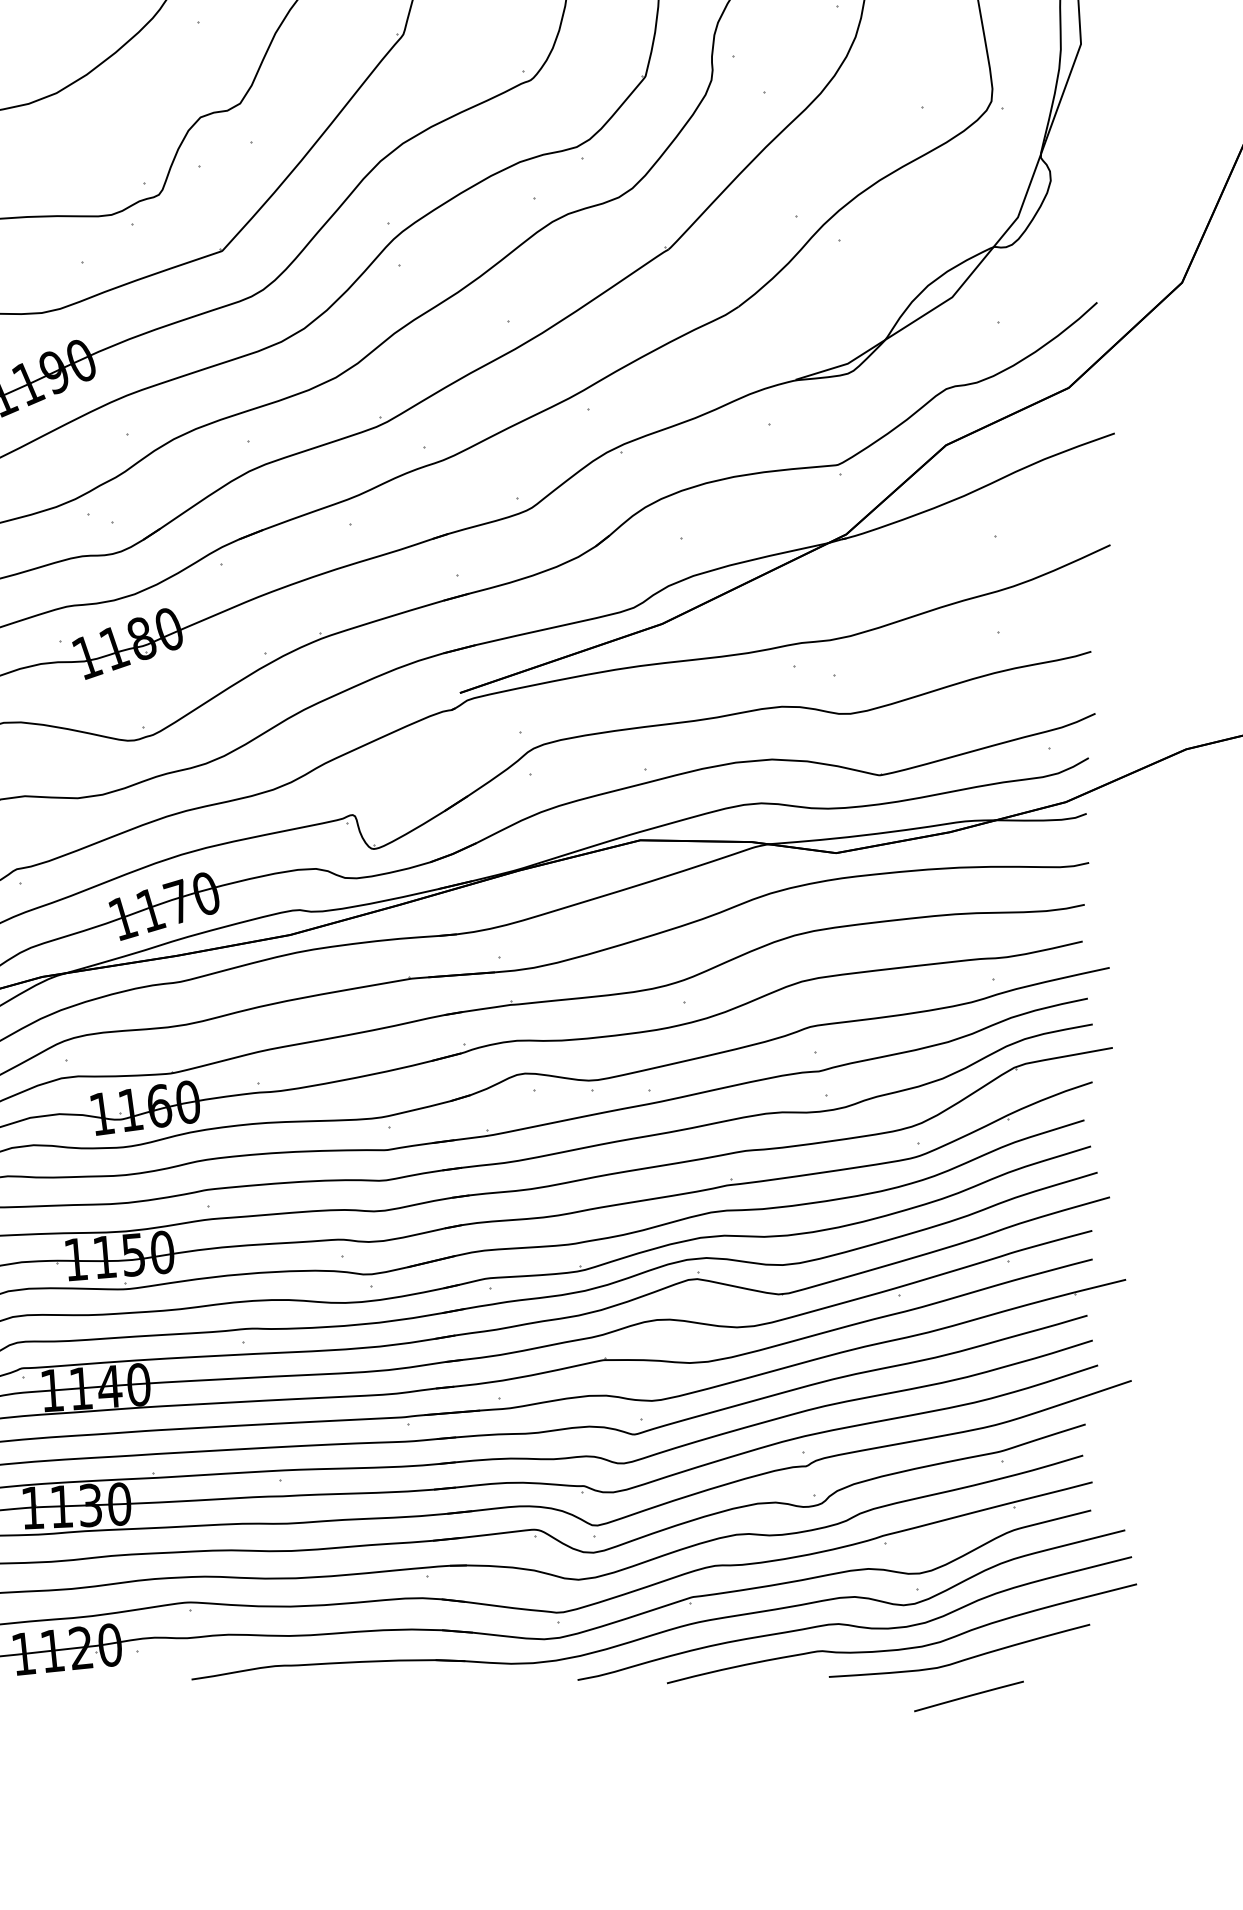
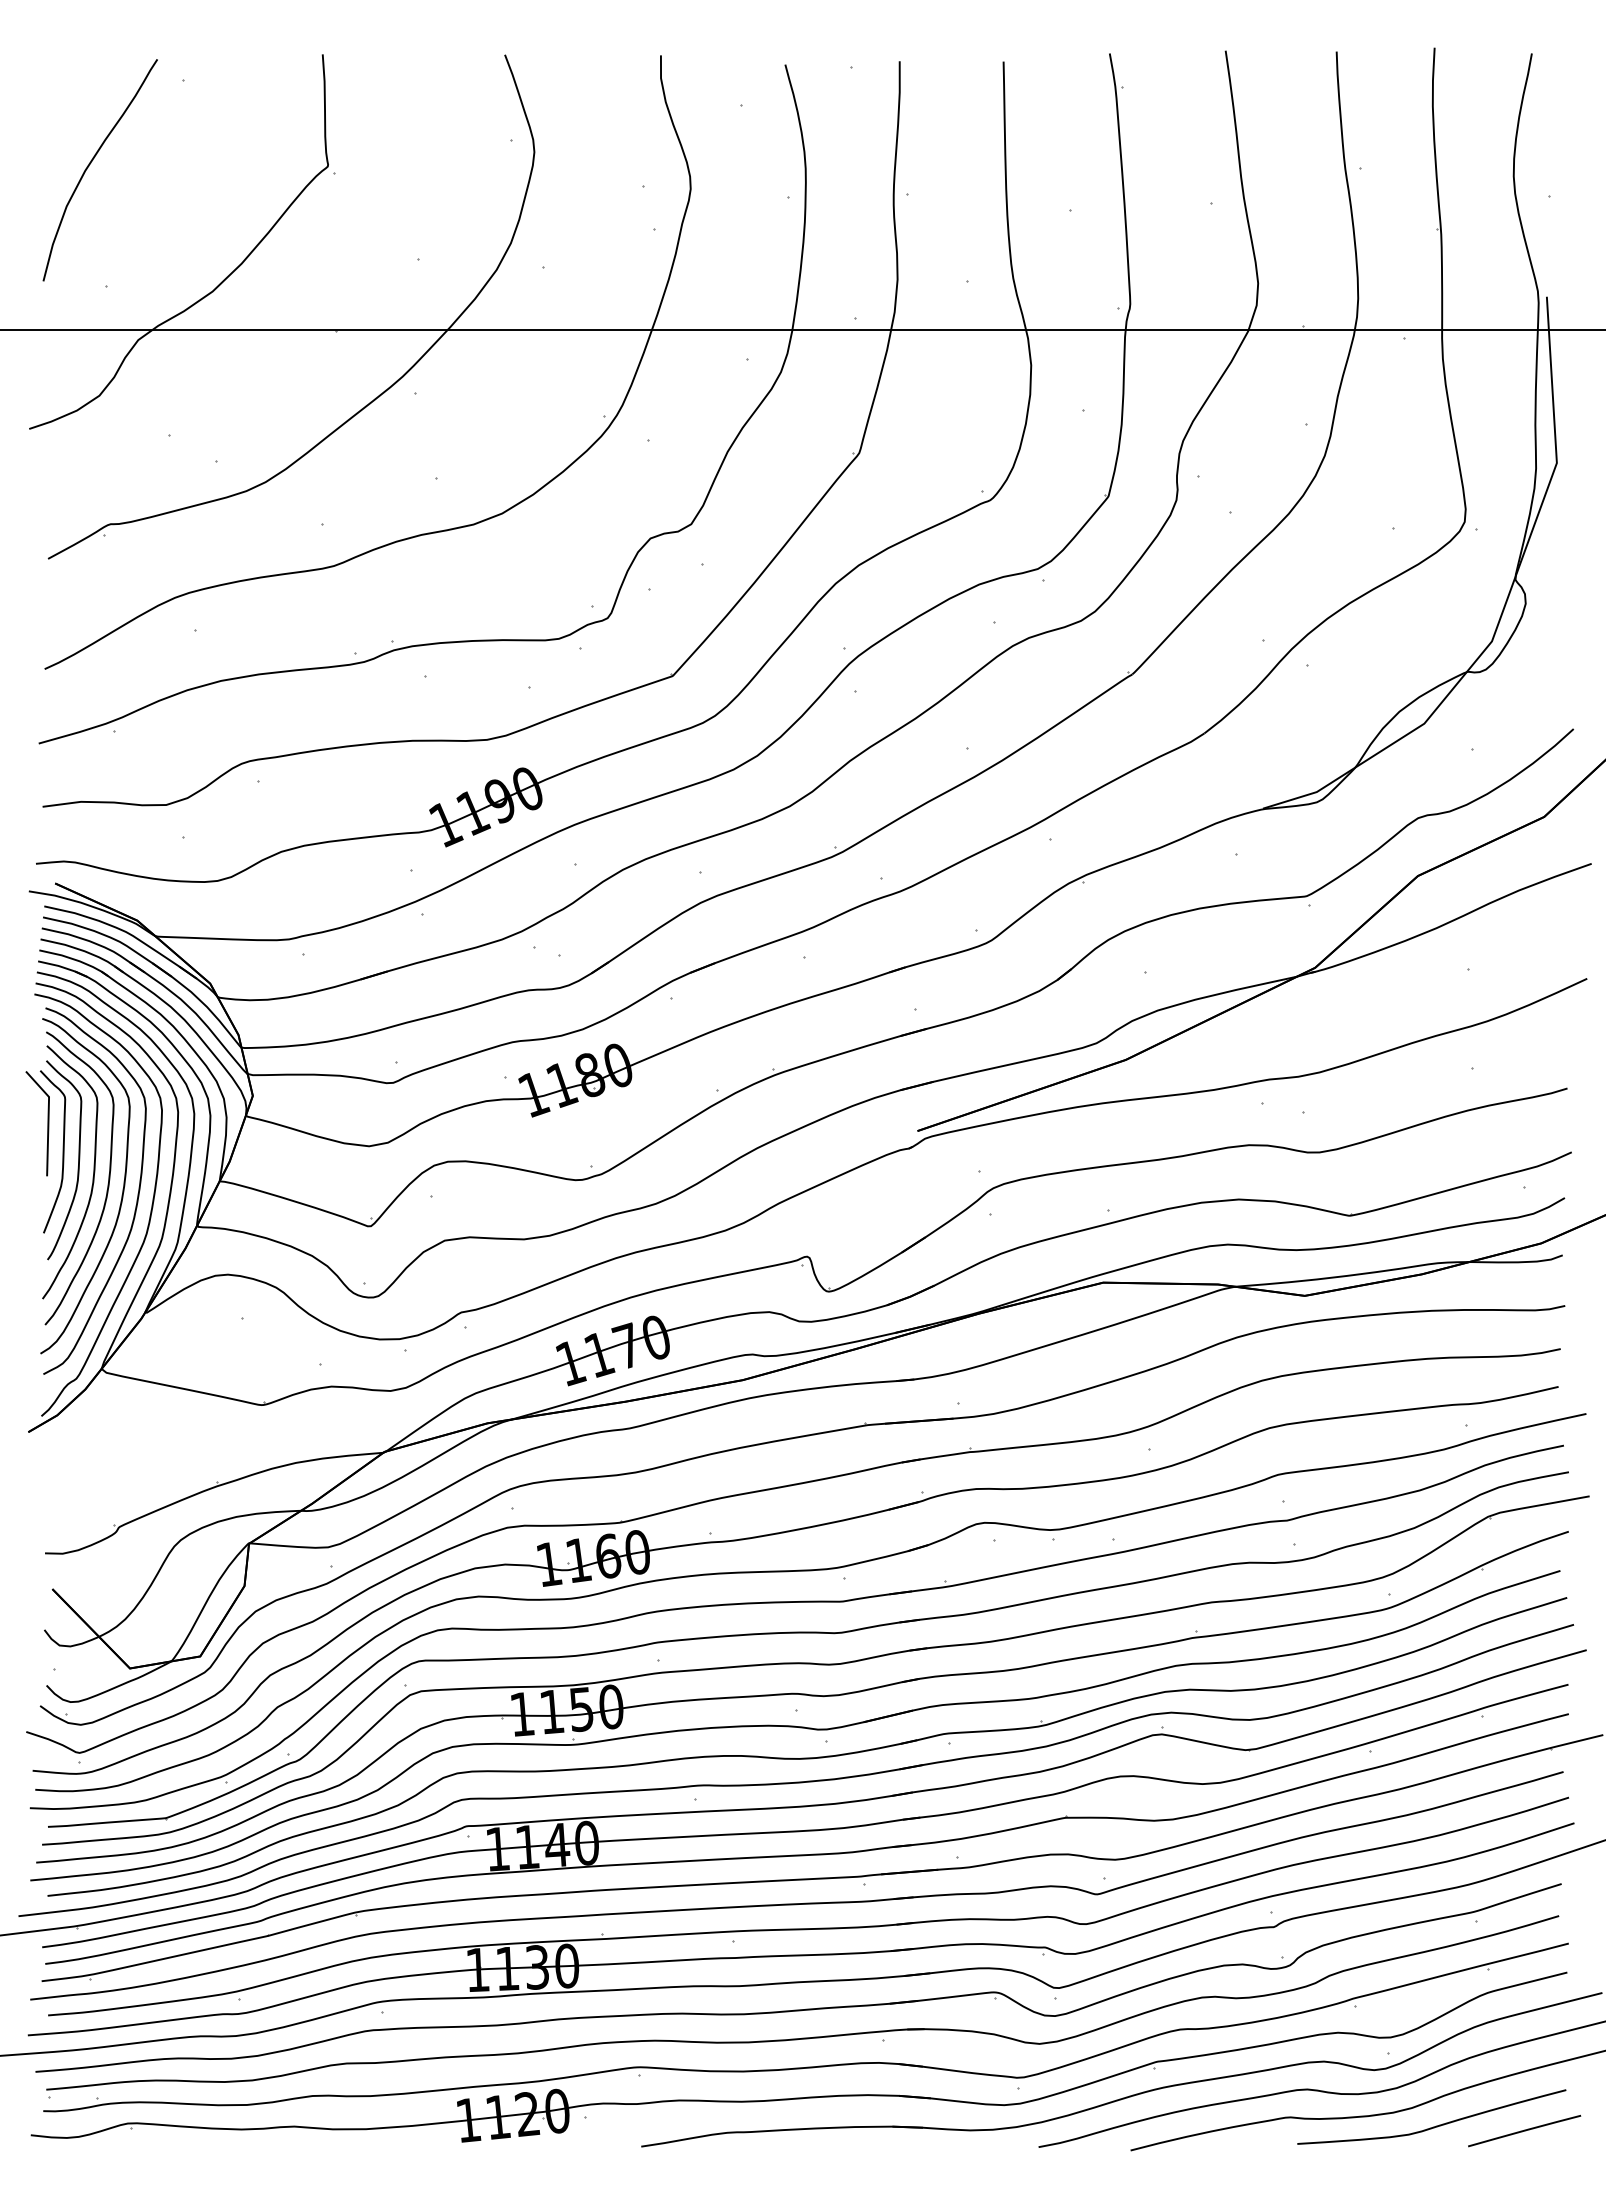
line: (968, 1695) -> (1524, 2130), moved

